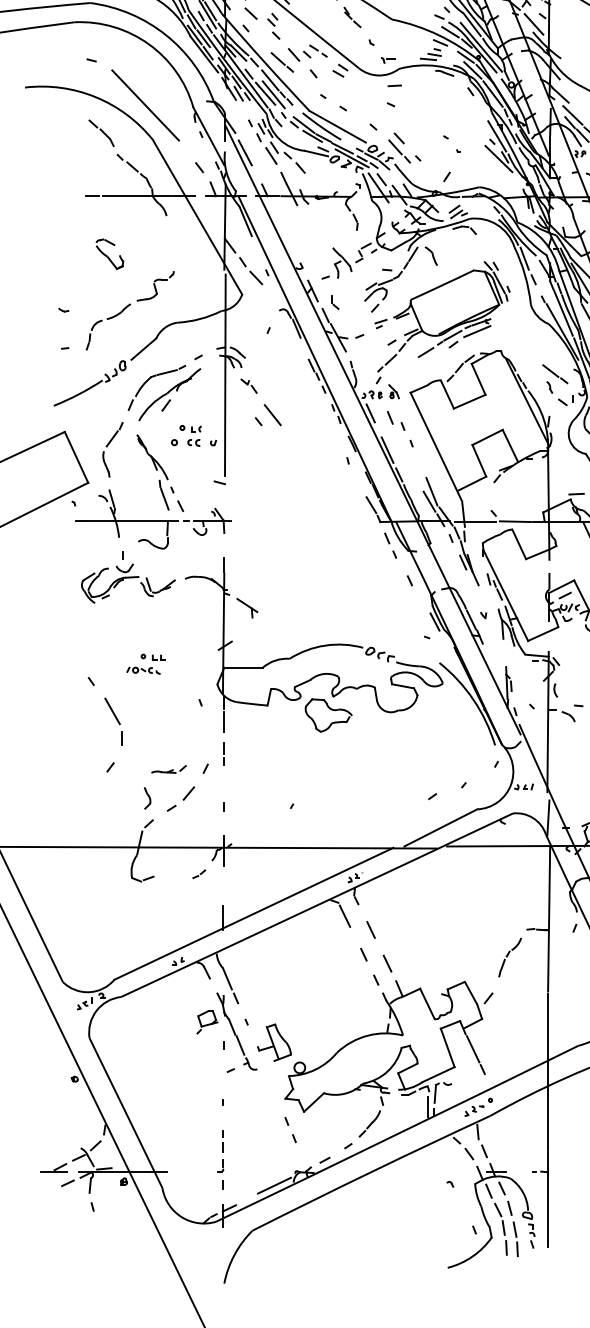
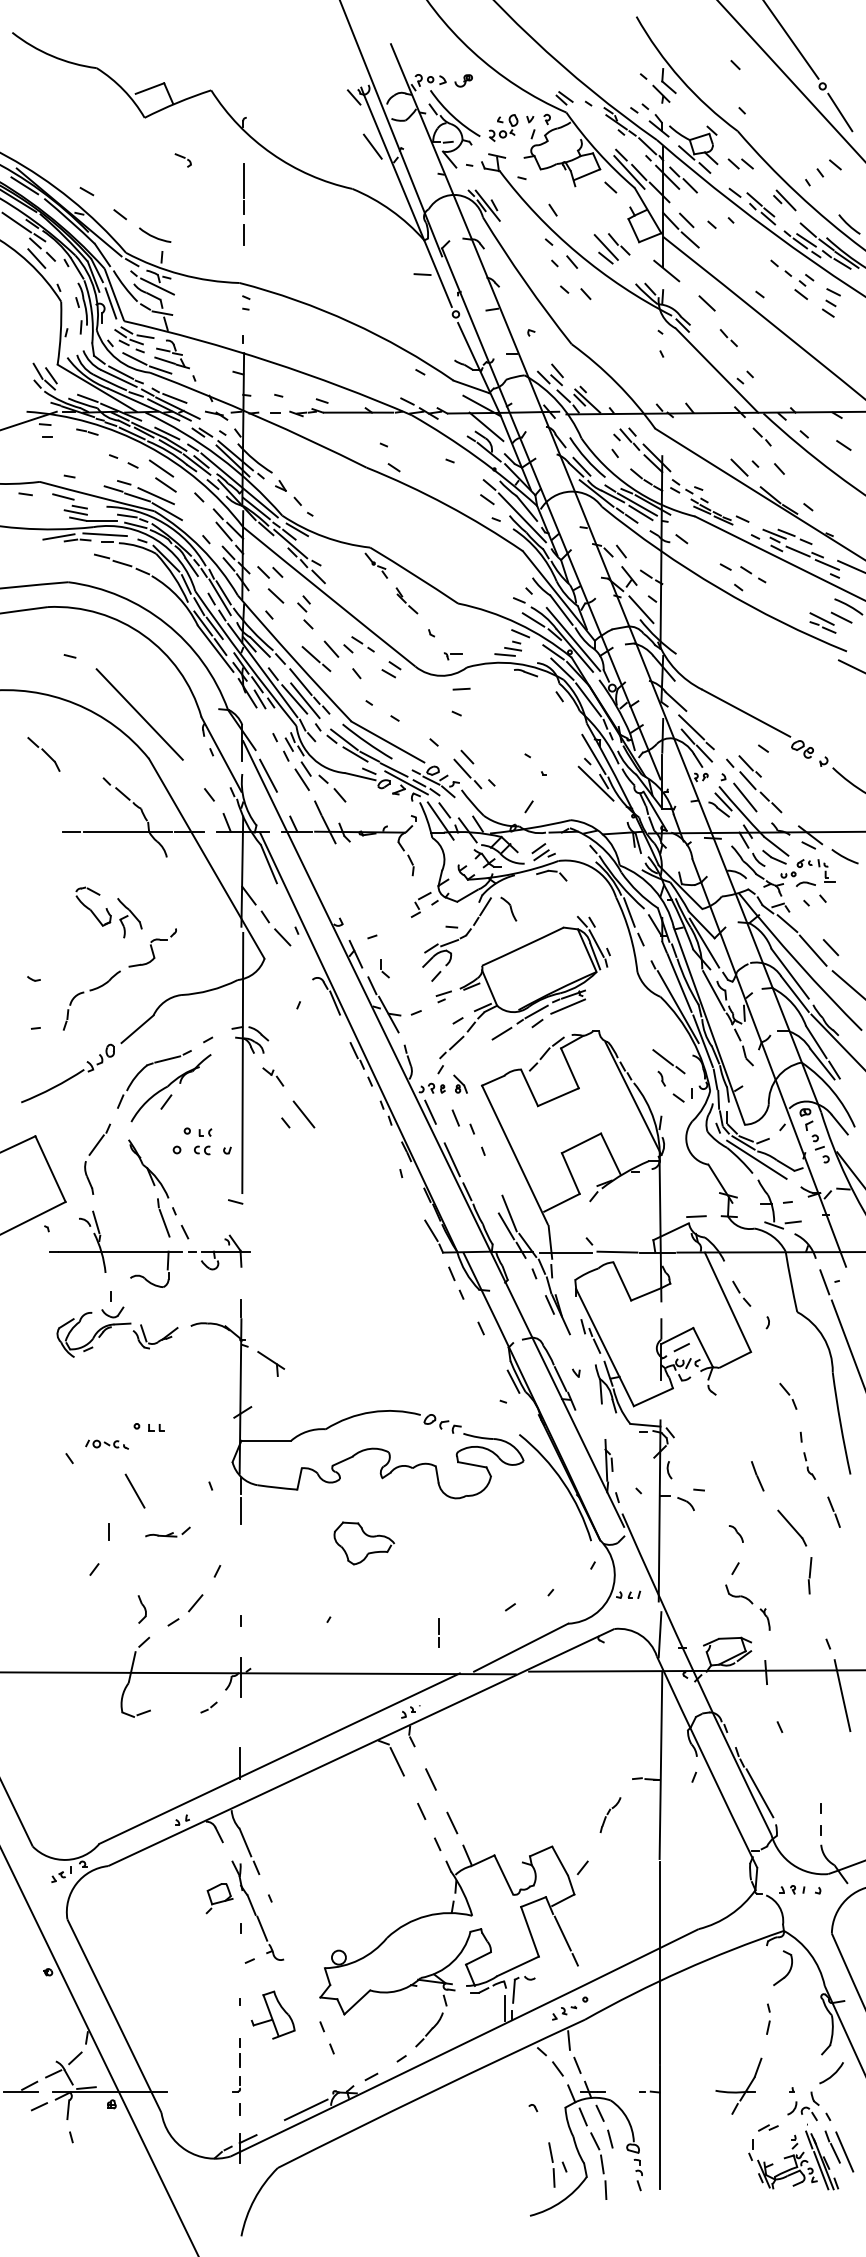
part: (101, 133) -> (43, 754), moved
part: (342, 263) -> (129, 918), moved
part: (143, 670) -> (106, 1444), moved
line: (112, 710) -> (134, 1490), moved
part: (328, 715) -> (364, 1543), moved
line: (223, 753) -> (438, 1632), moved
part: (168, 768) -> (167, 1531), moved
part: (510, 957) -> (610, 1814), size x0.7
part: (273, 1042) -> (272, 2014), moved
part: (515, 1238) -> (551, 2164), moved

